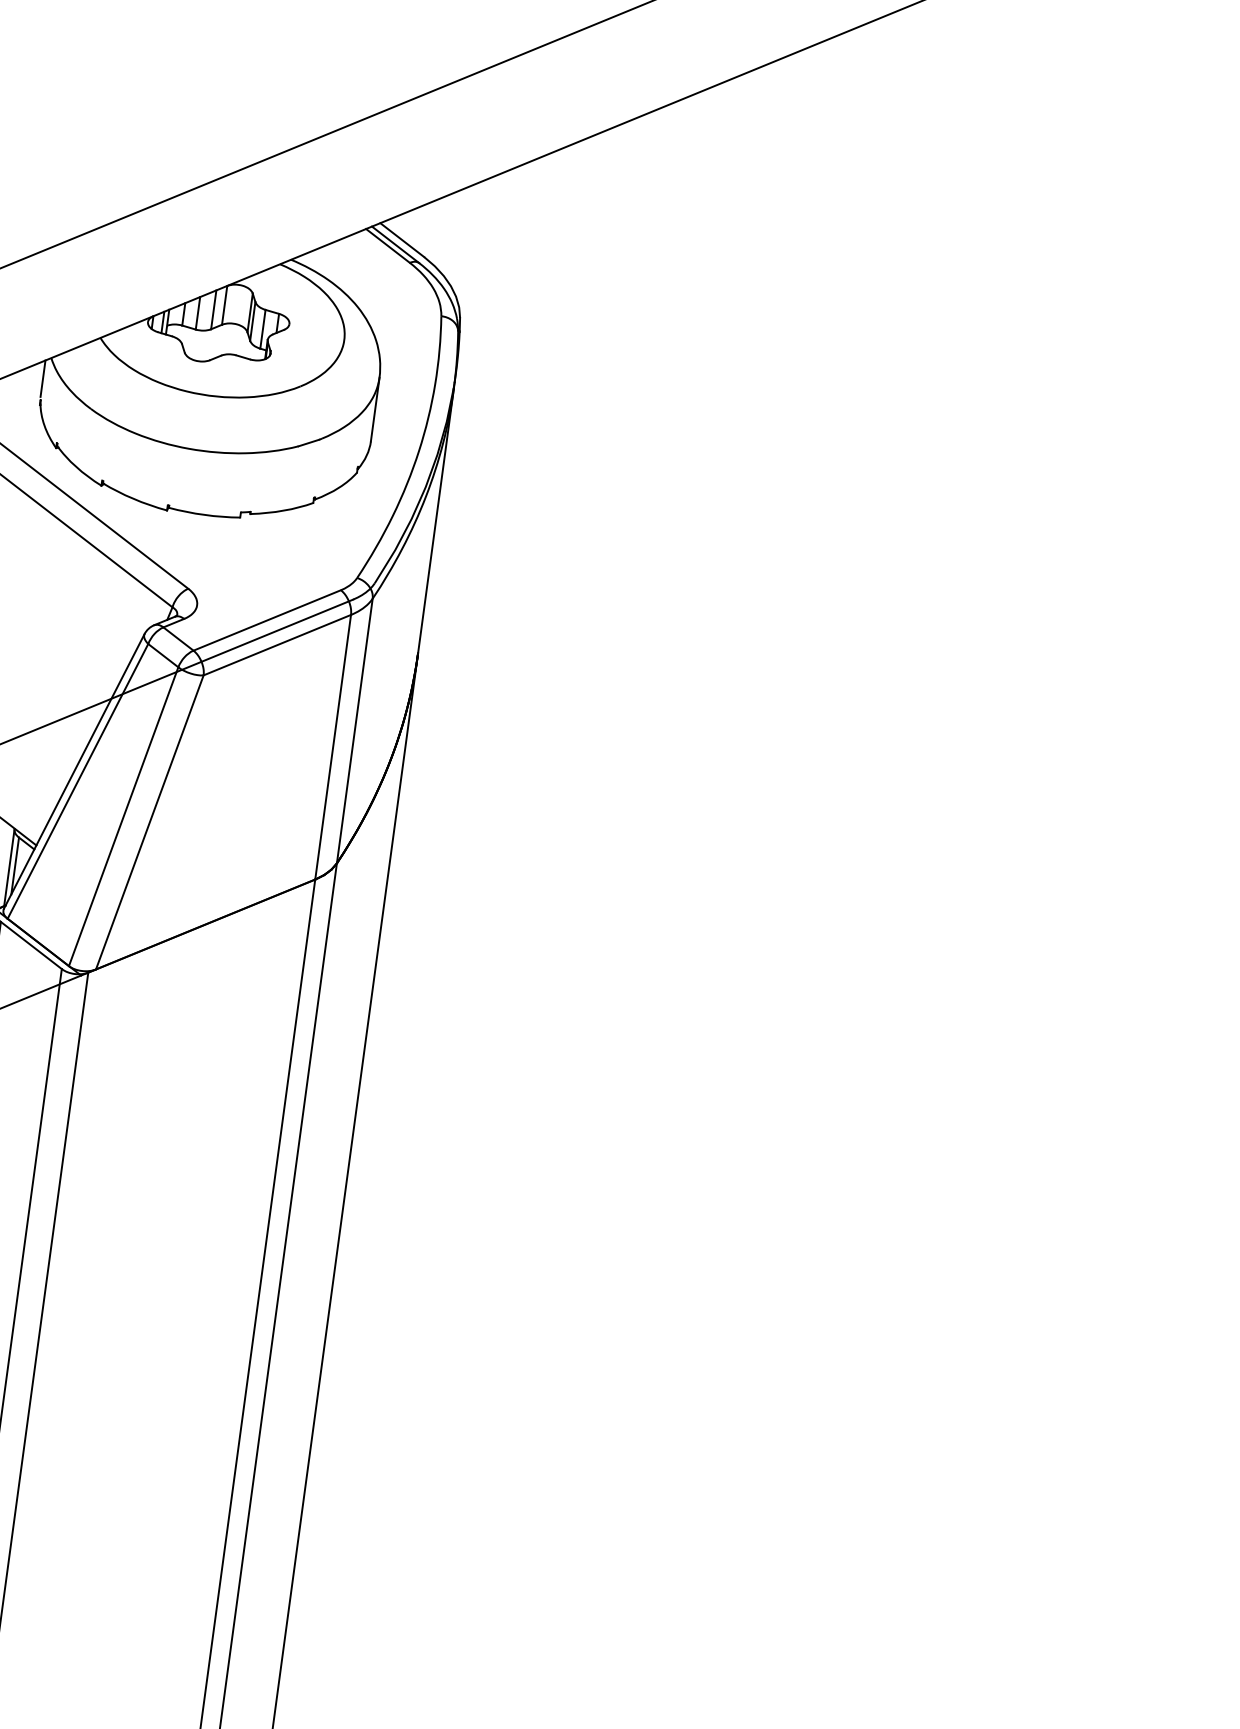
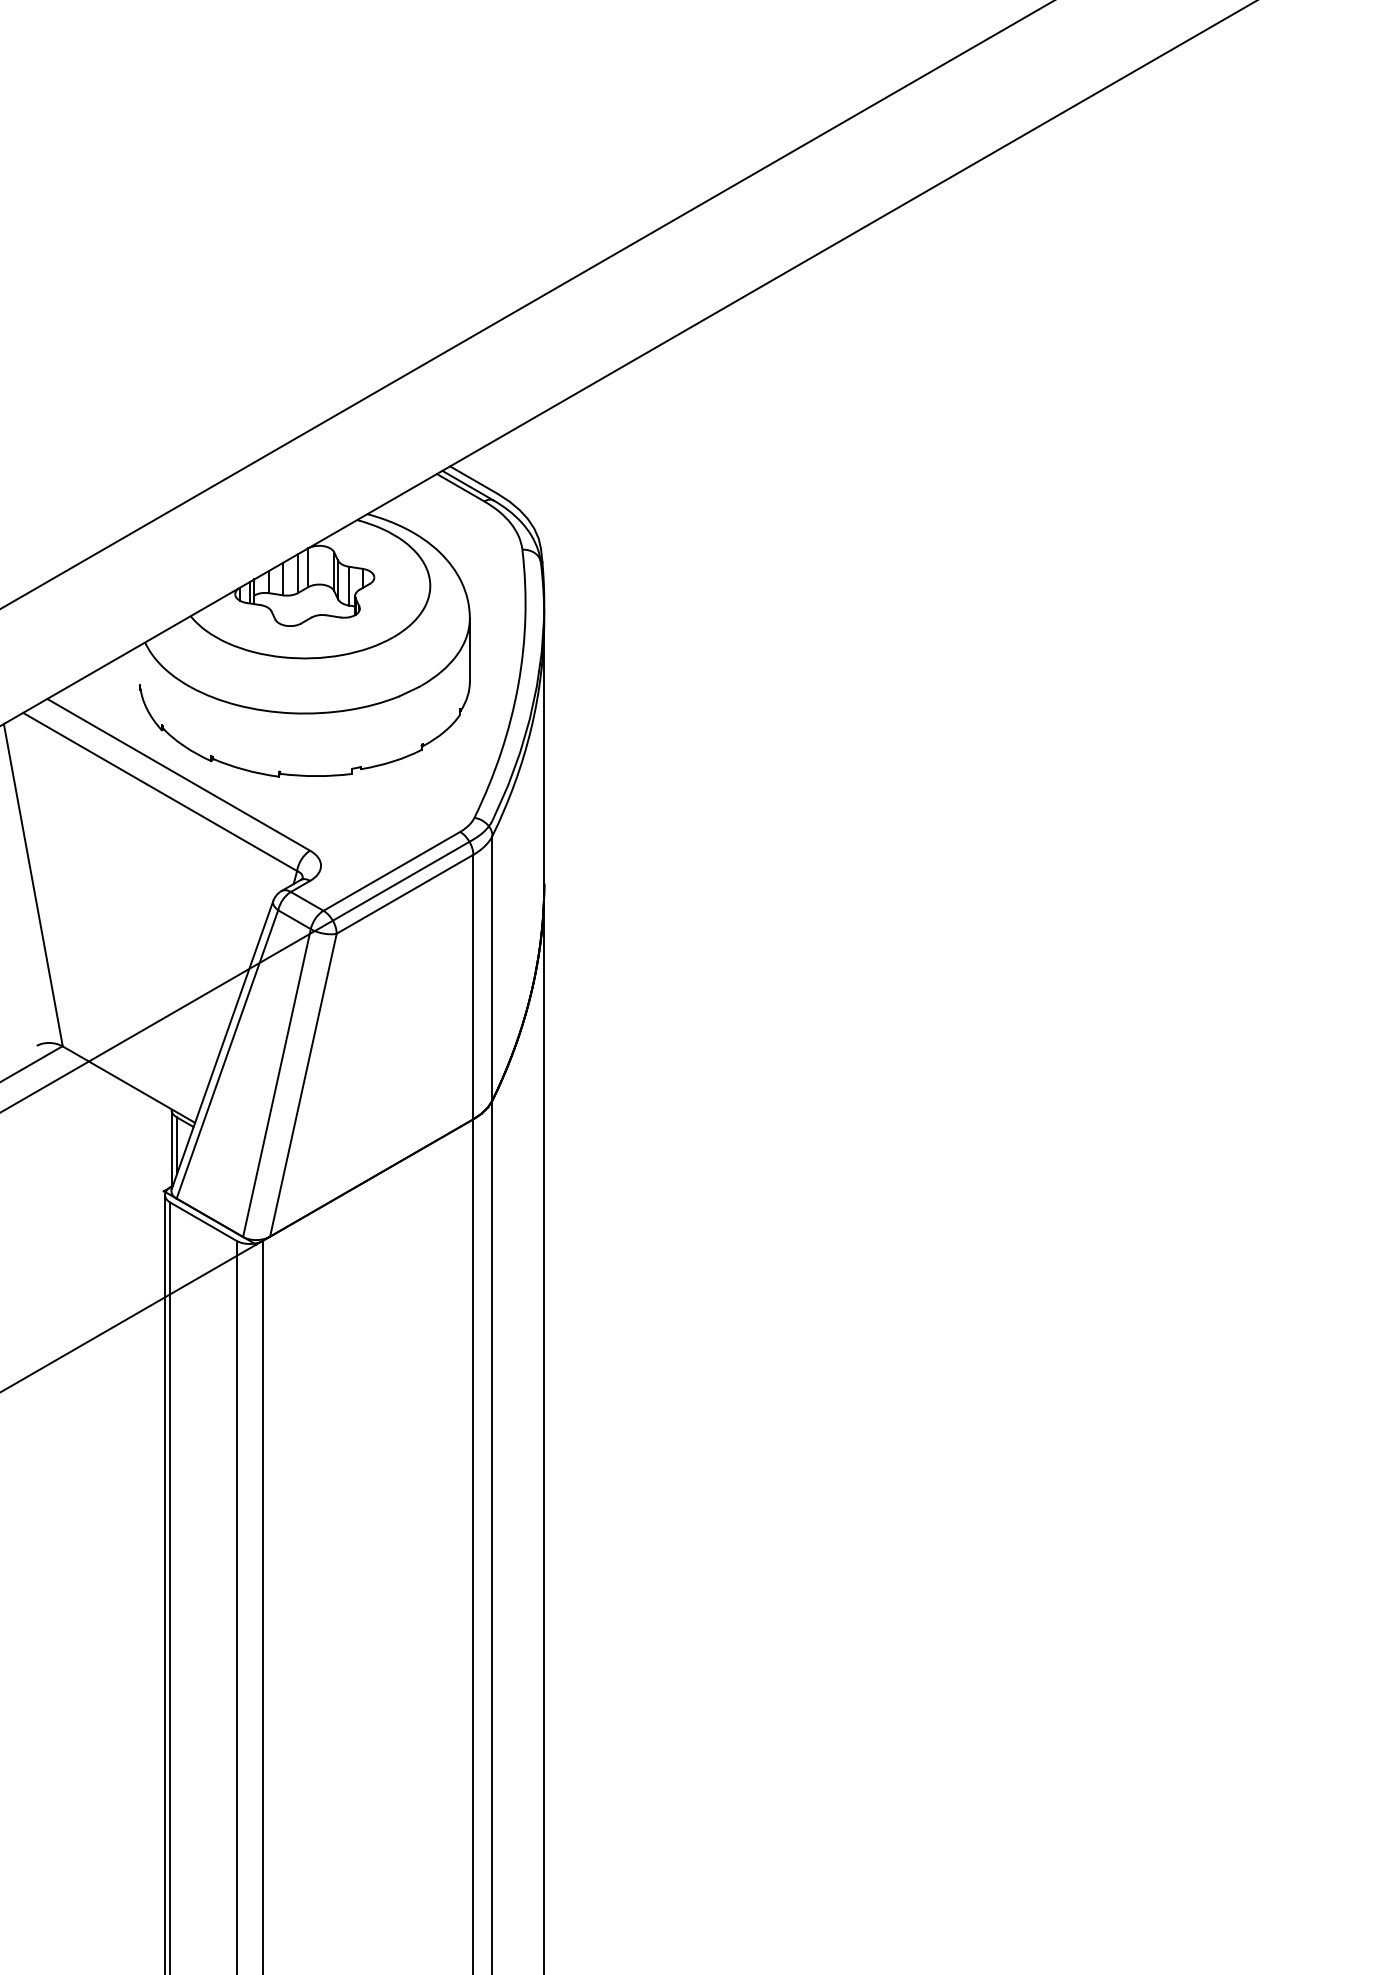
line: (42, 378) -> (139, 663), removed

